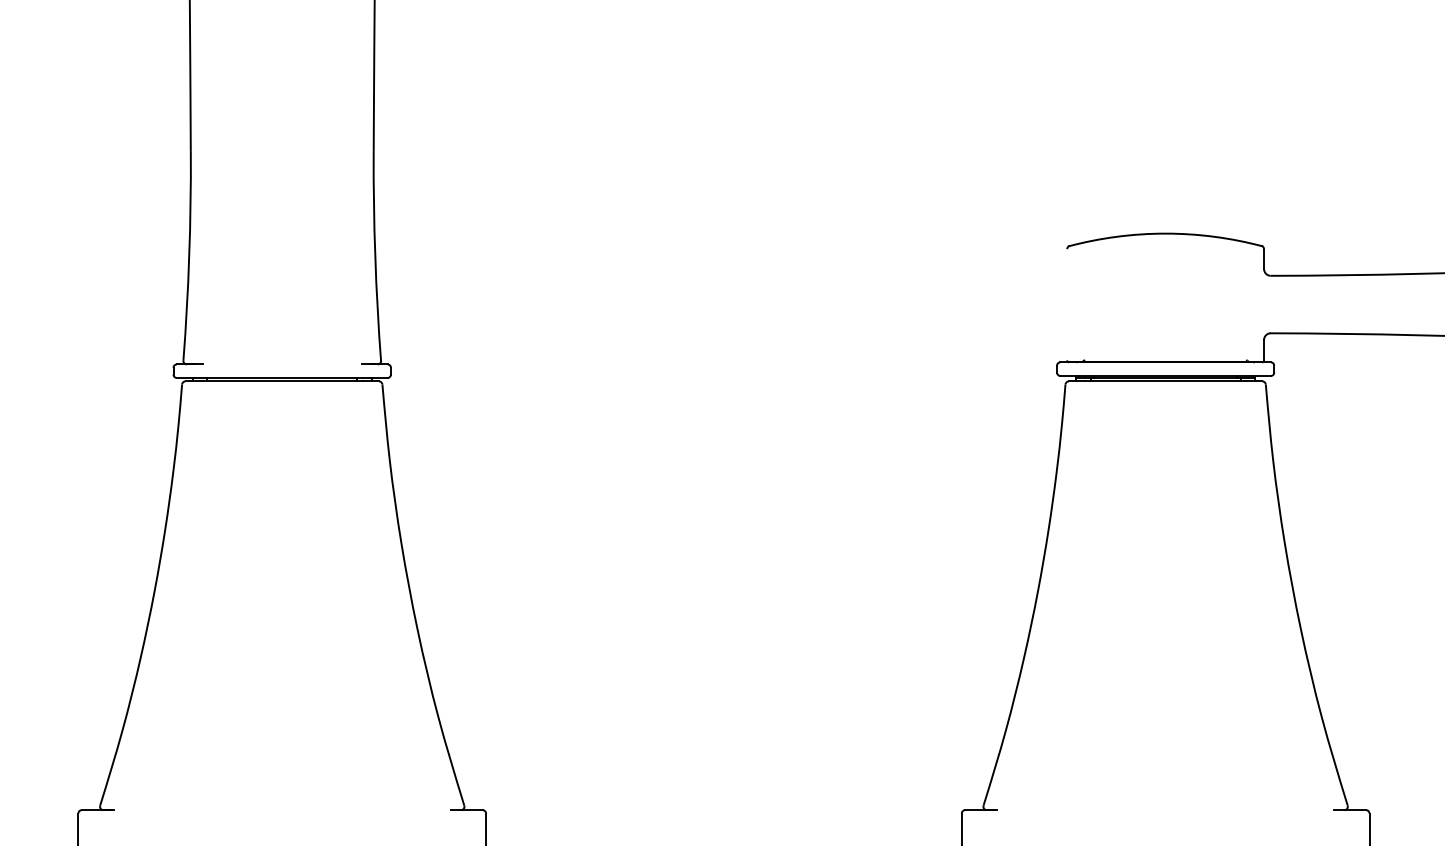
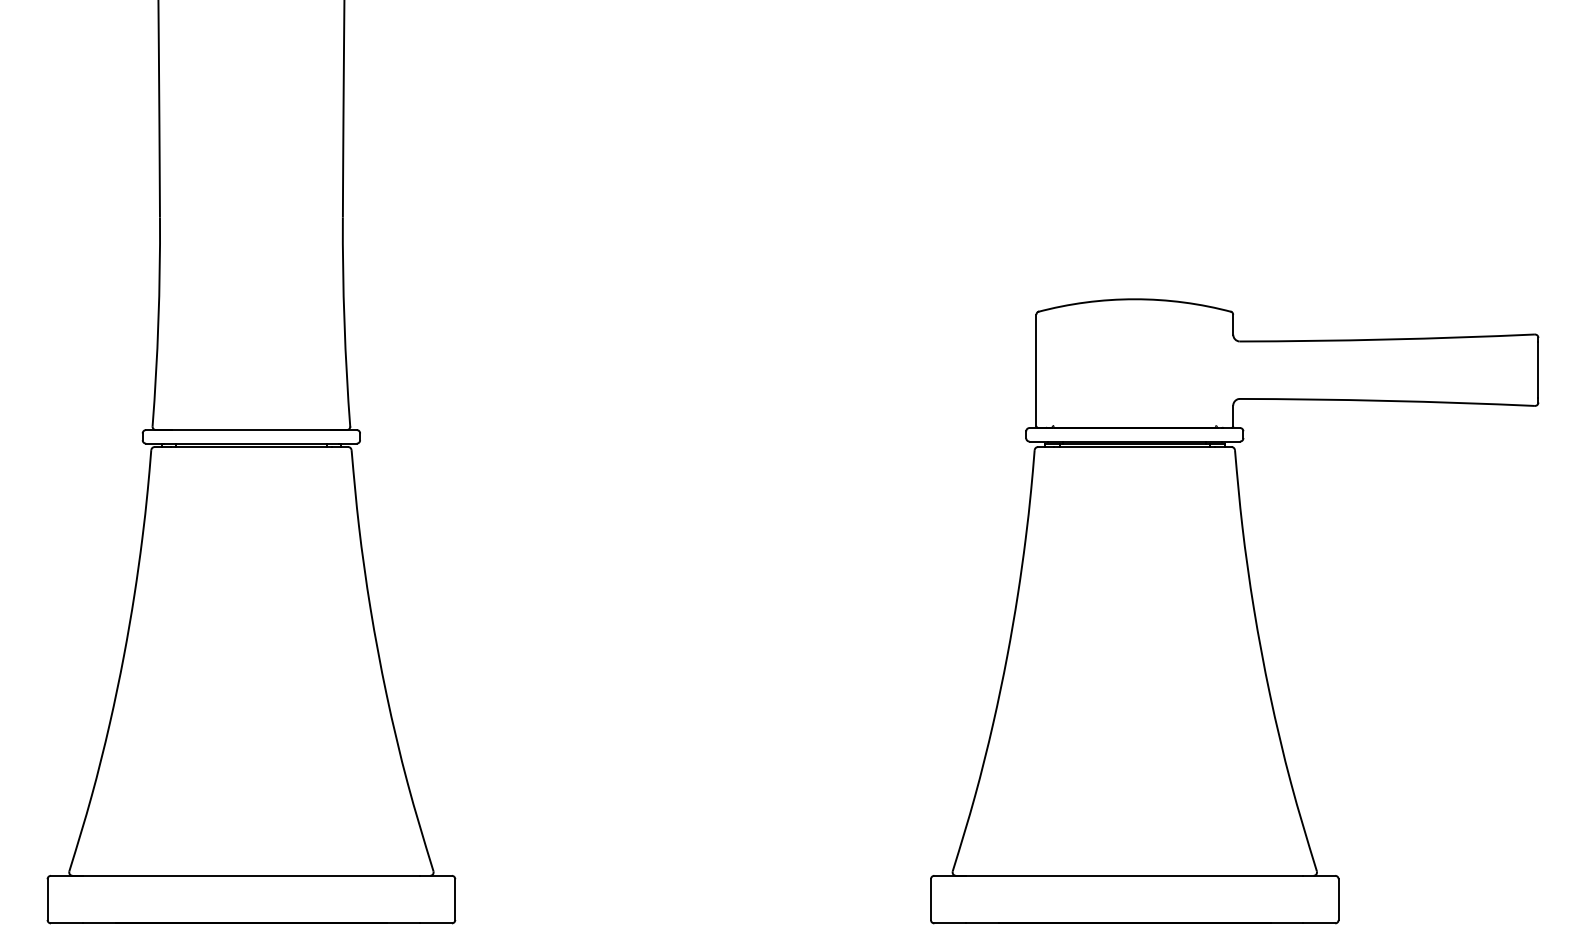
line: (1067, 303) -> (1036, 369), added
line: (282, 364) -> (251, 430), added
line: (282, 809) -> (251, 875), added
line: (1165, 809) -> (1134, 875), added

